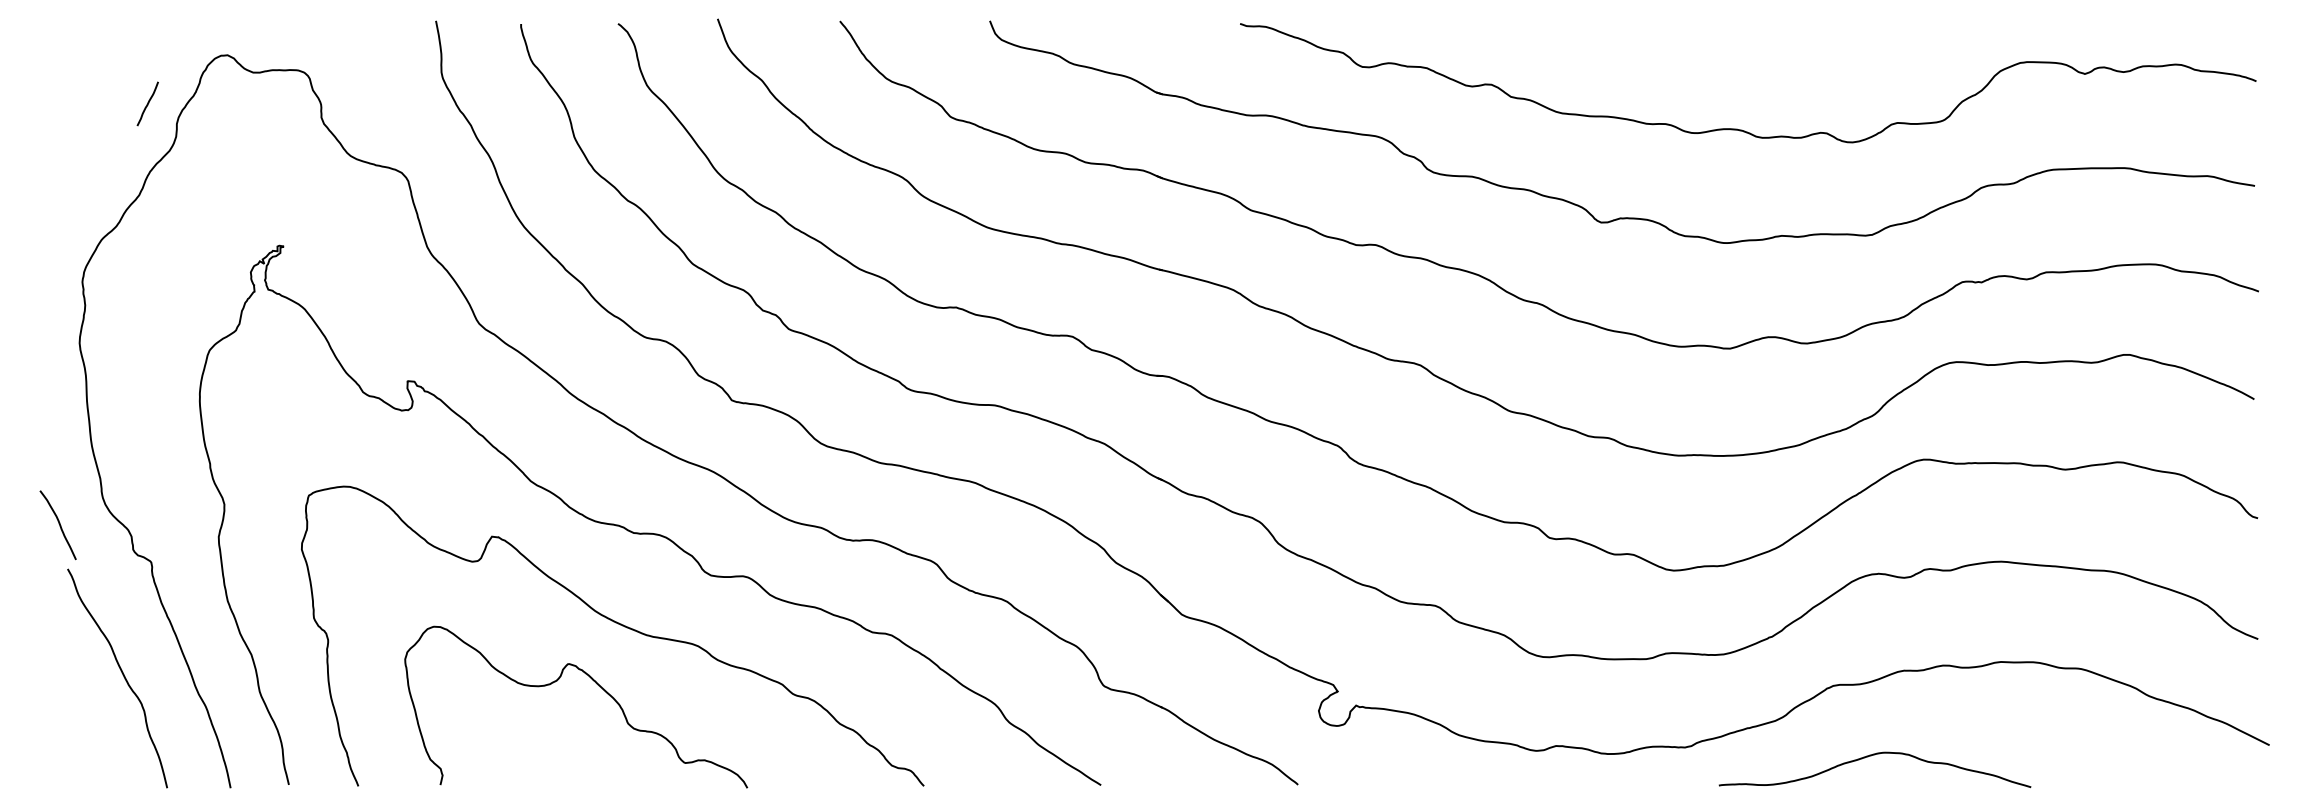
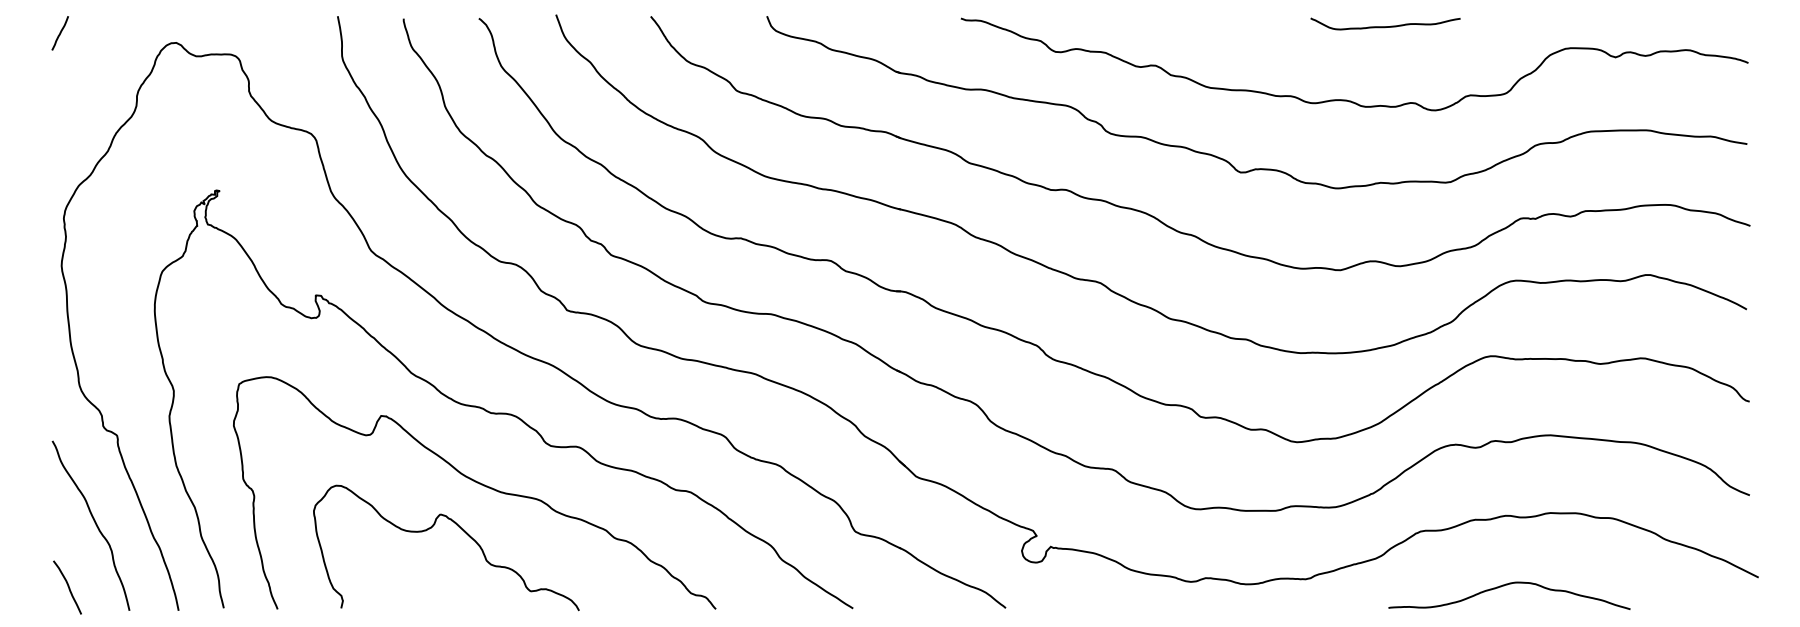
curve: (1787, 34) -> (1385, 26), added
line: (147, 103) -> (60, 32), moved
curve: (59, 525) -> (68, 587), moved
curve: (1871, 756) -> (1506, 585), moved

